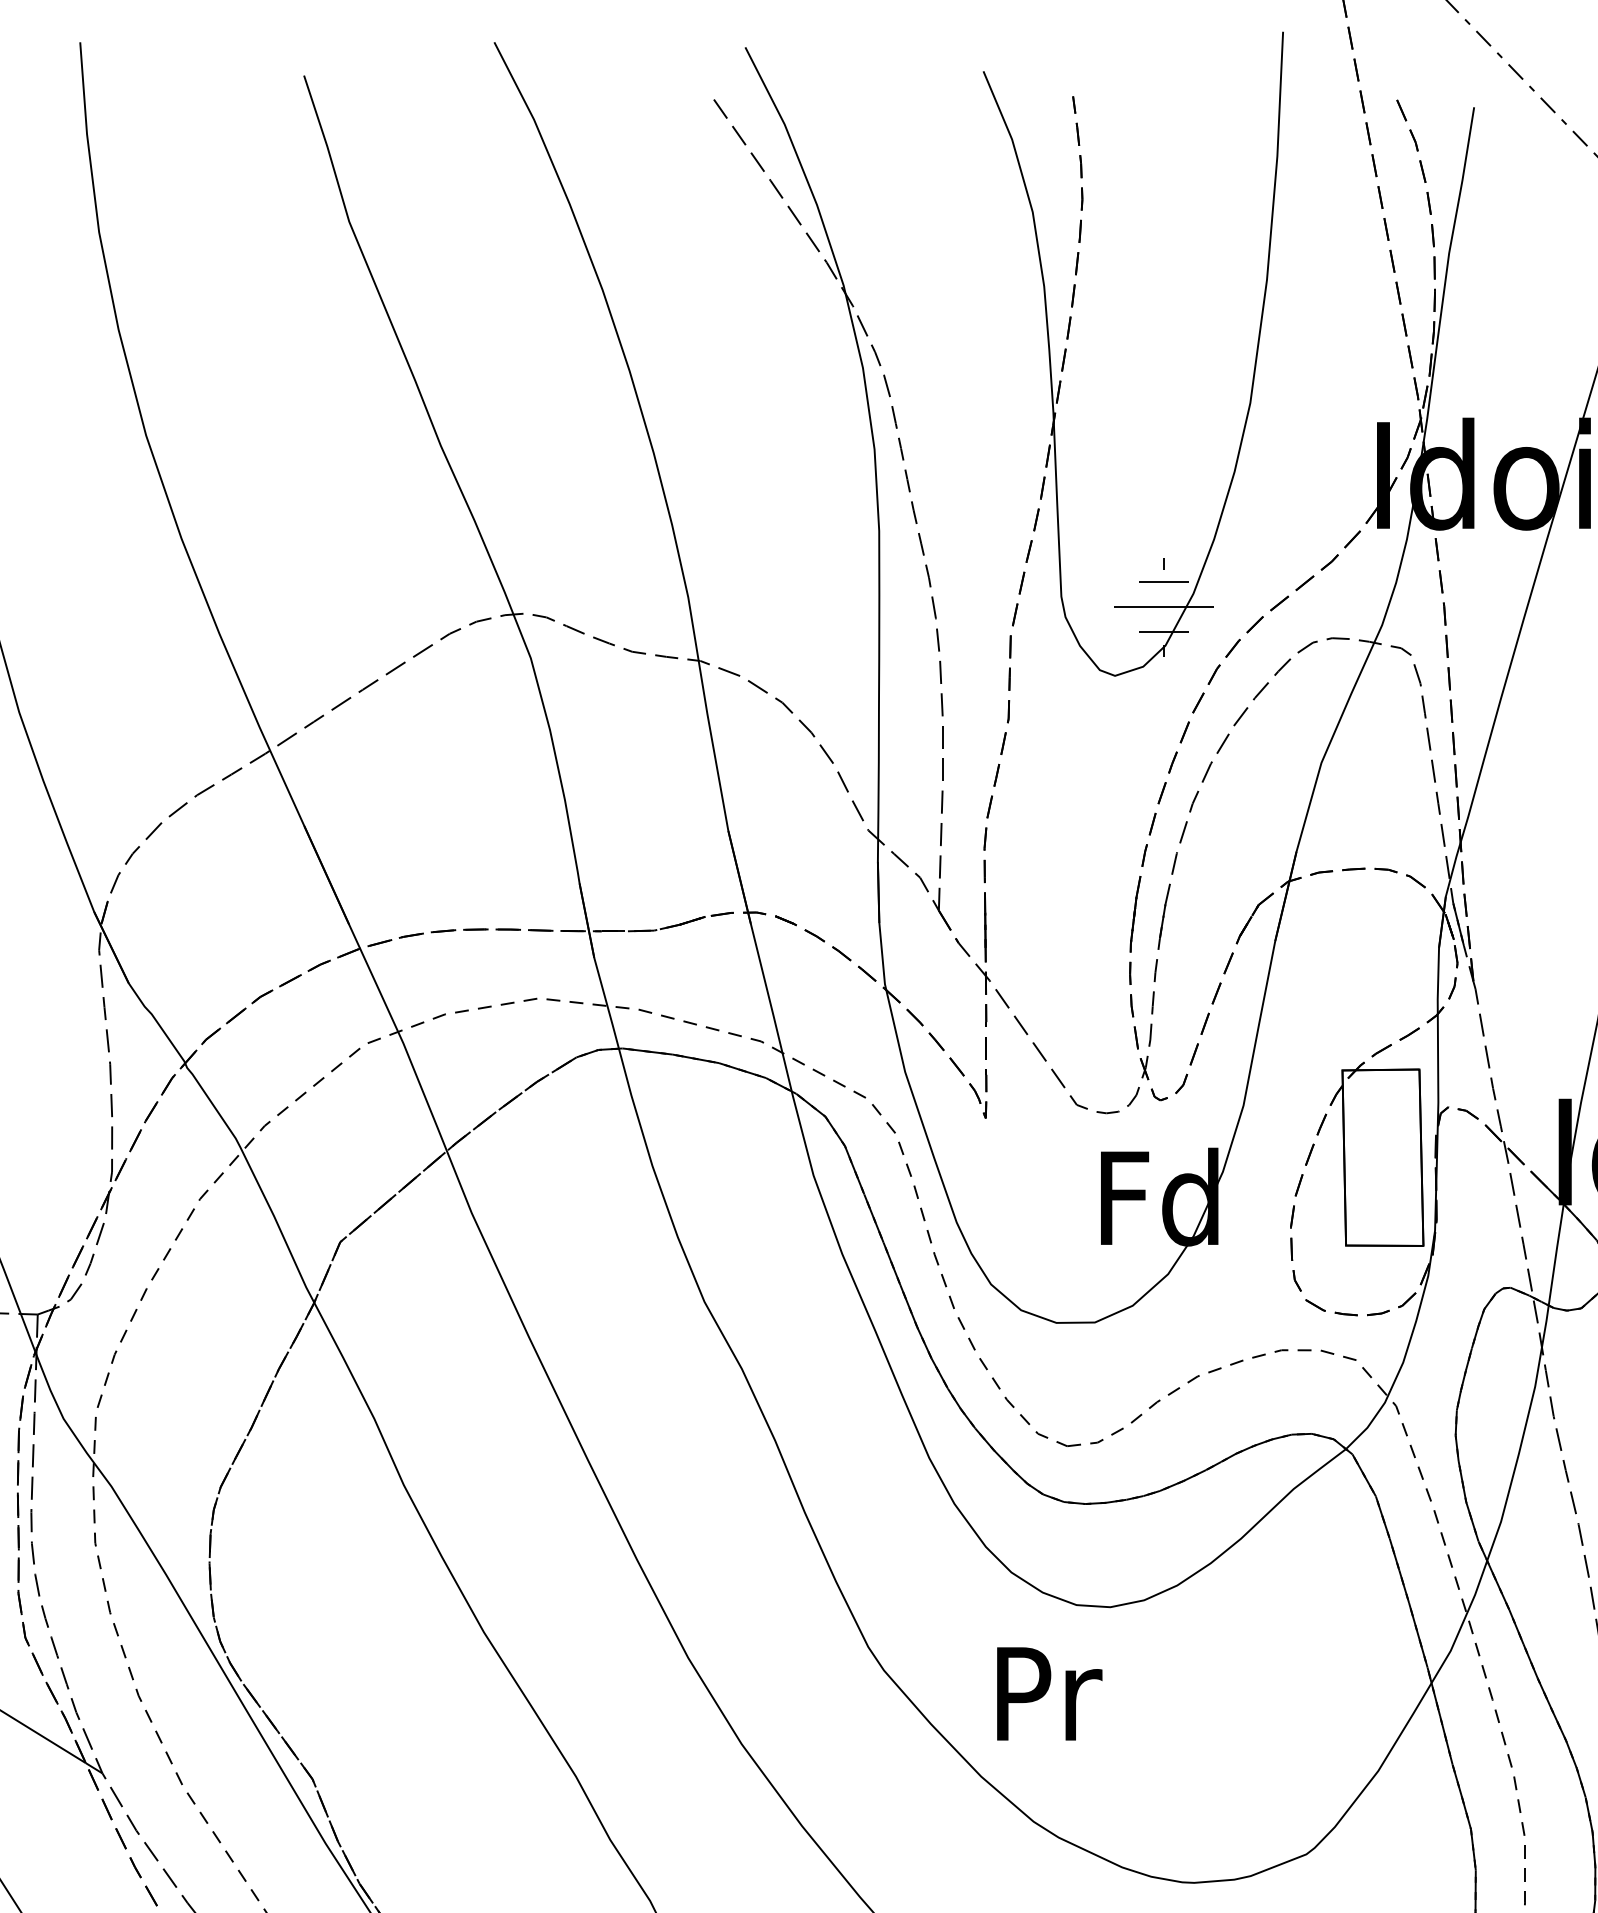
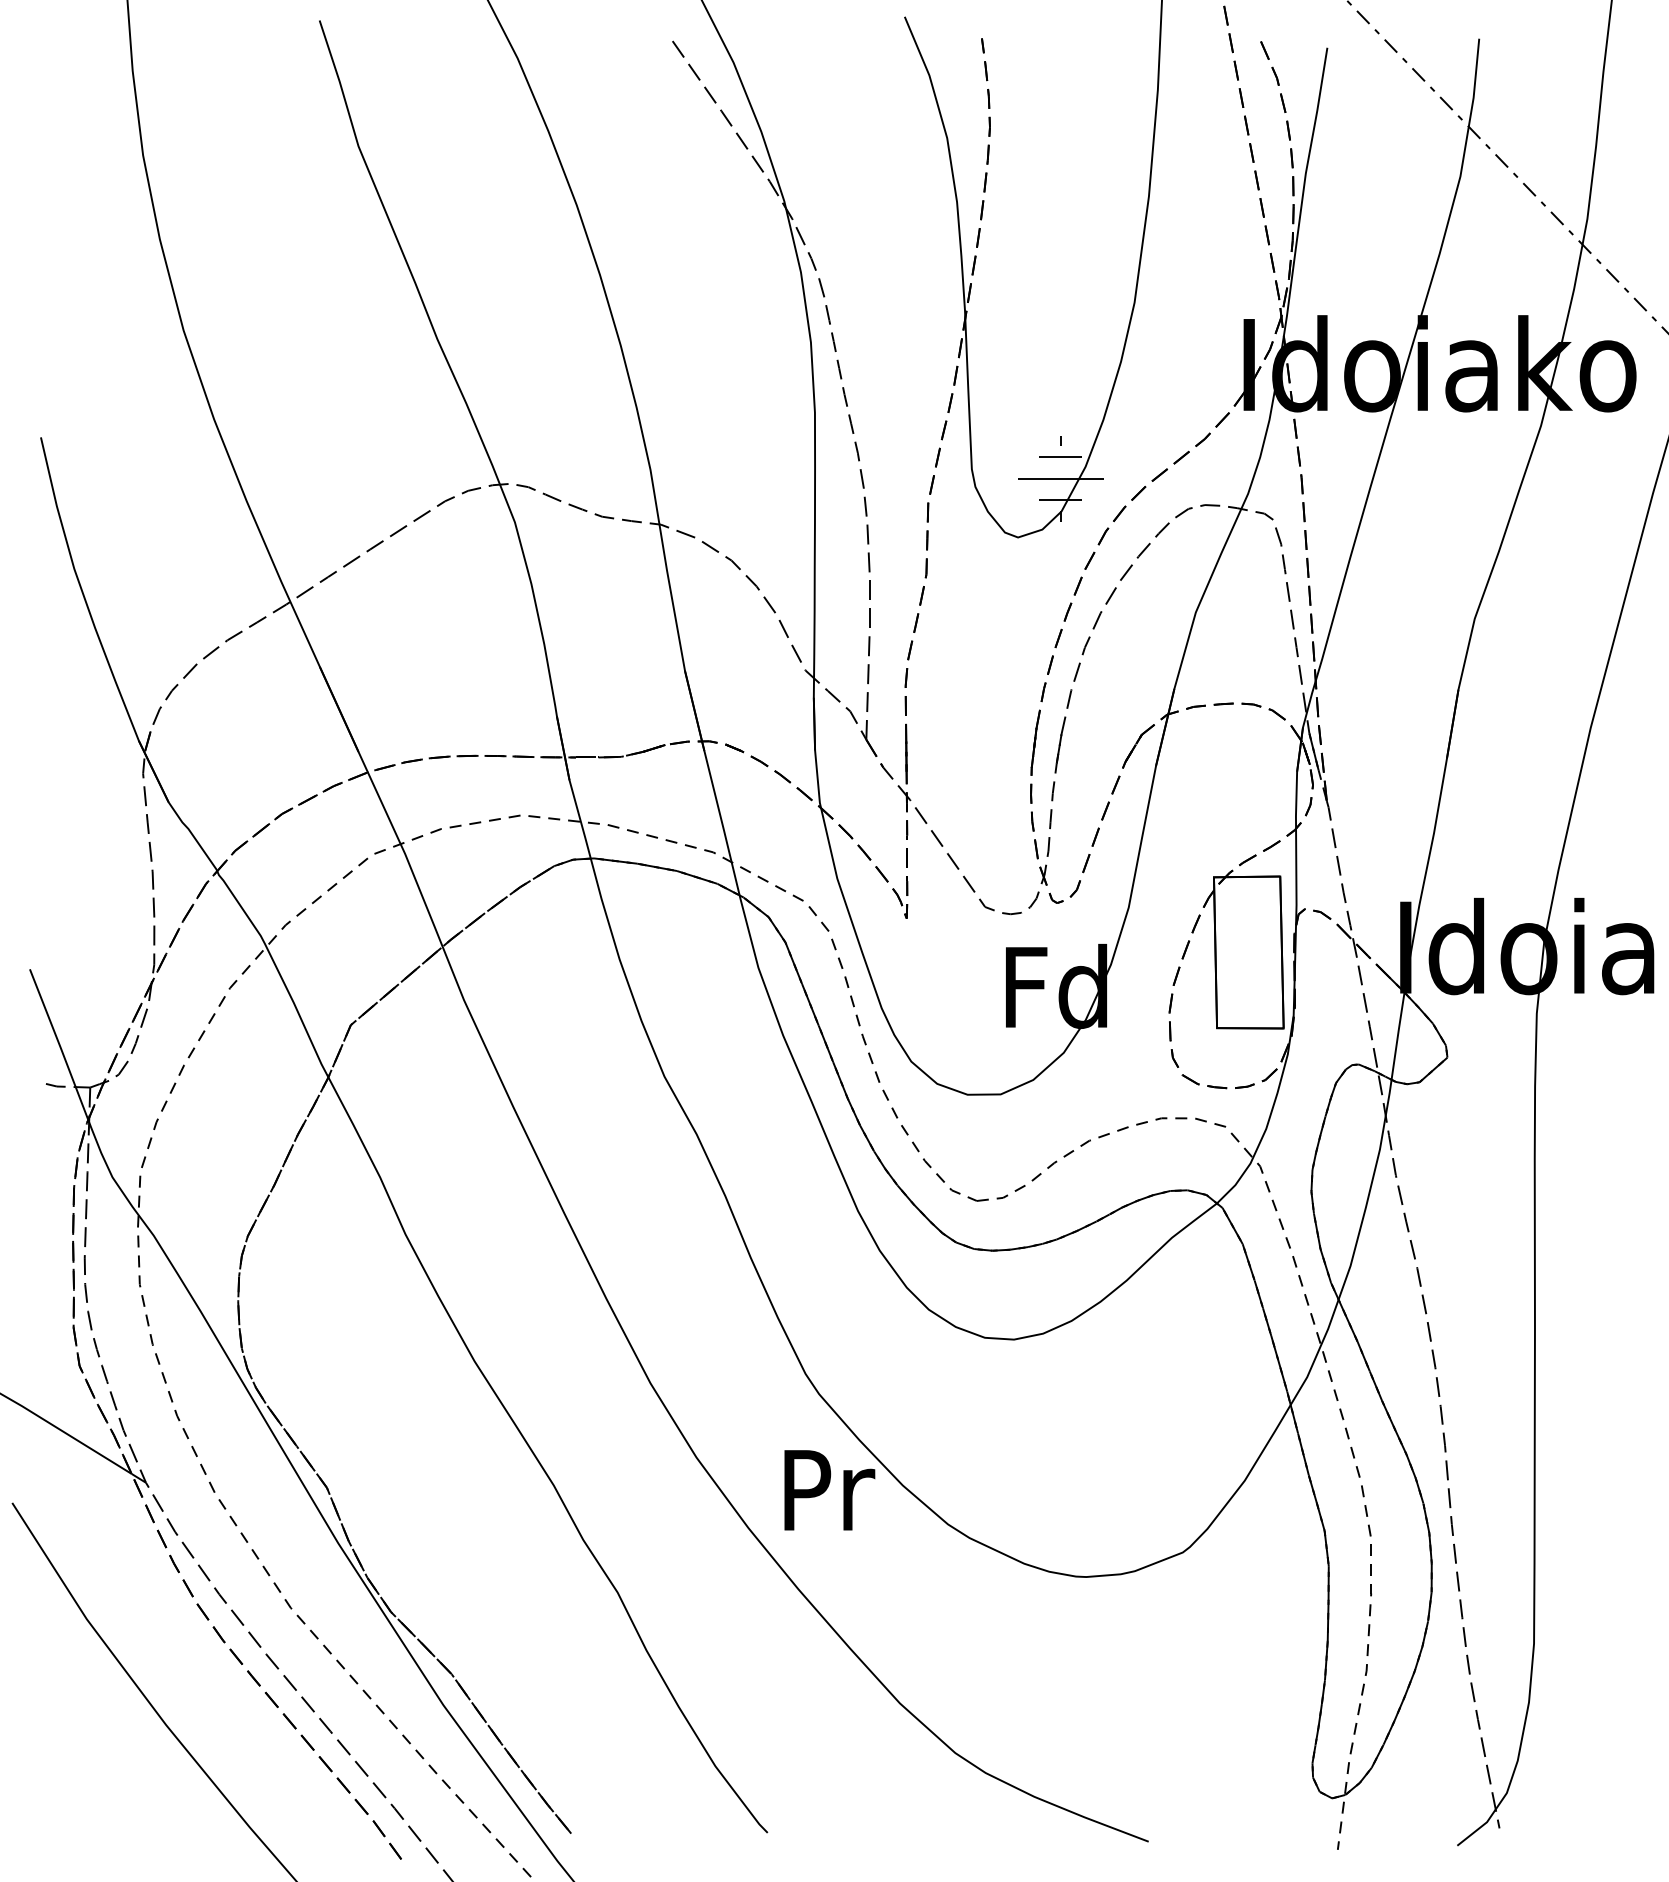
text: (1049, 1694) -> (829, 1490), moved

